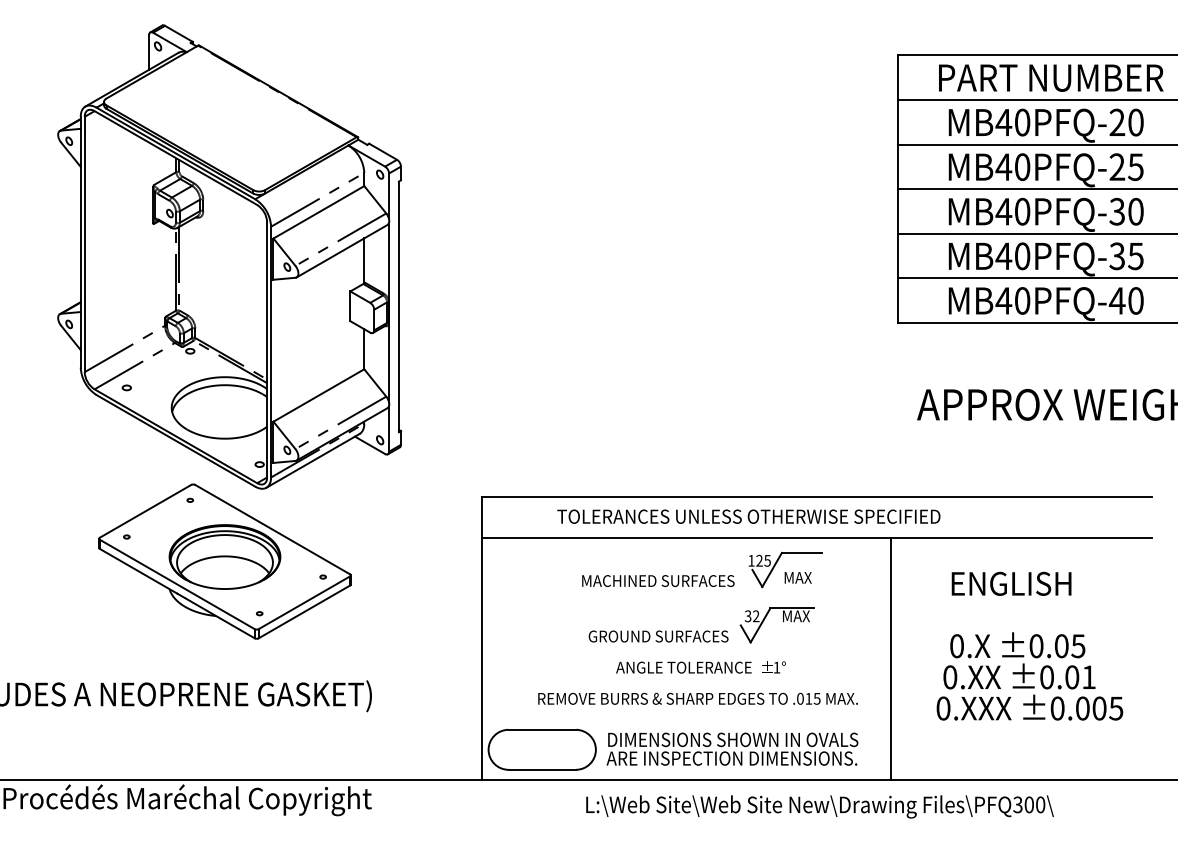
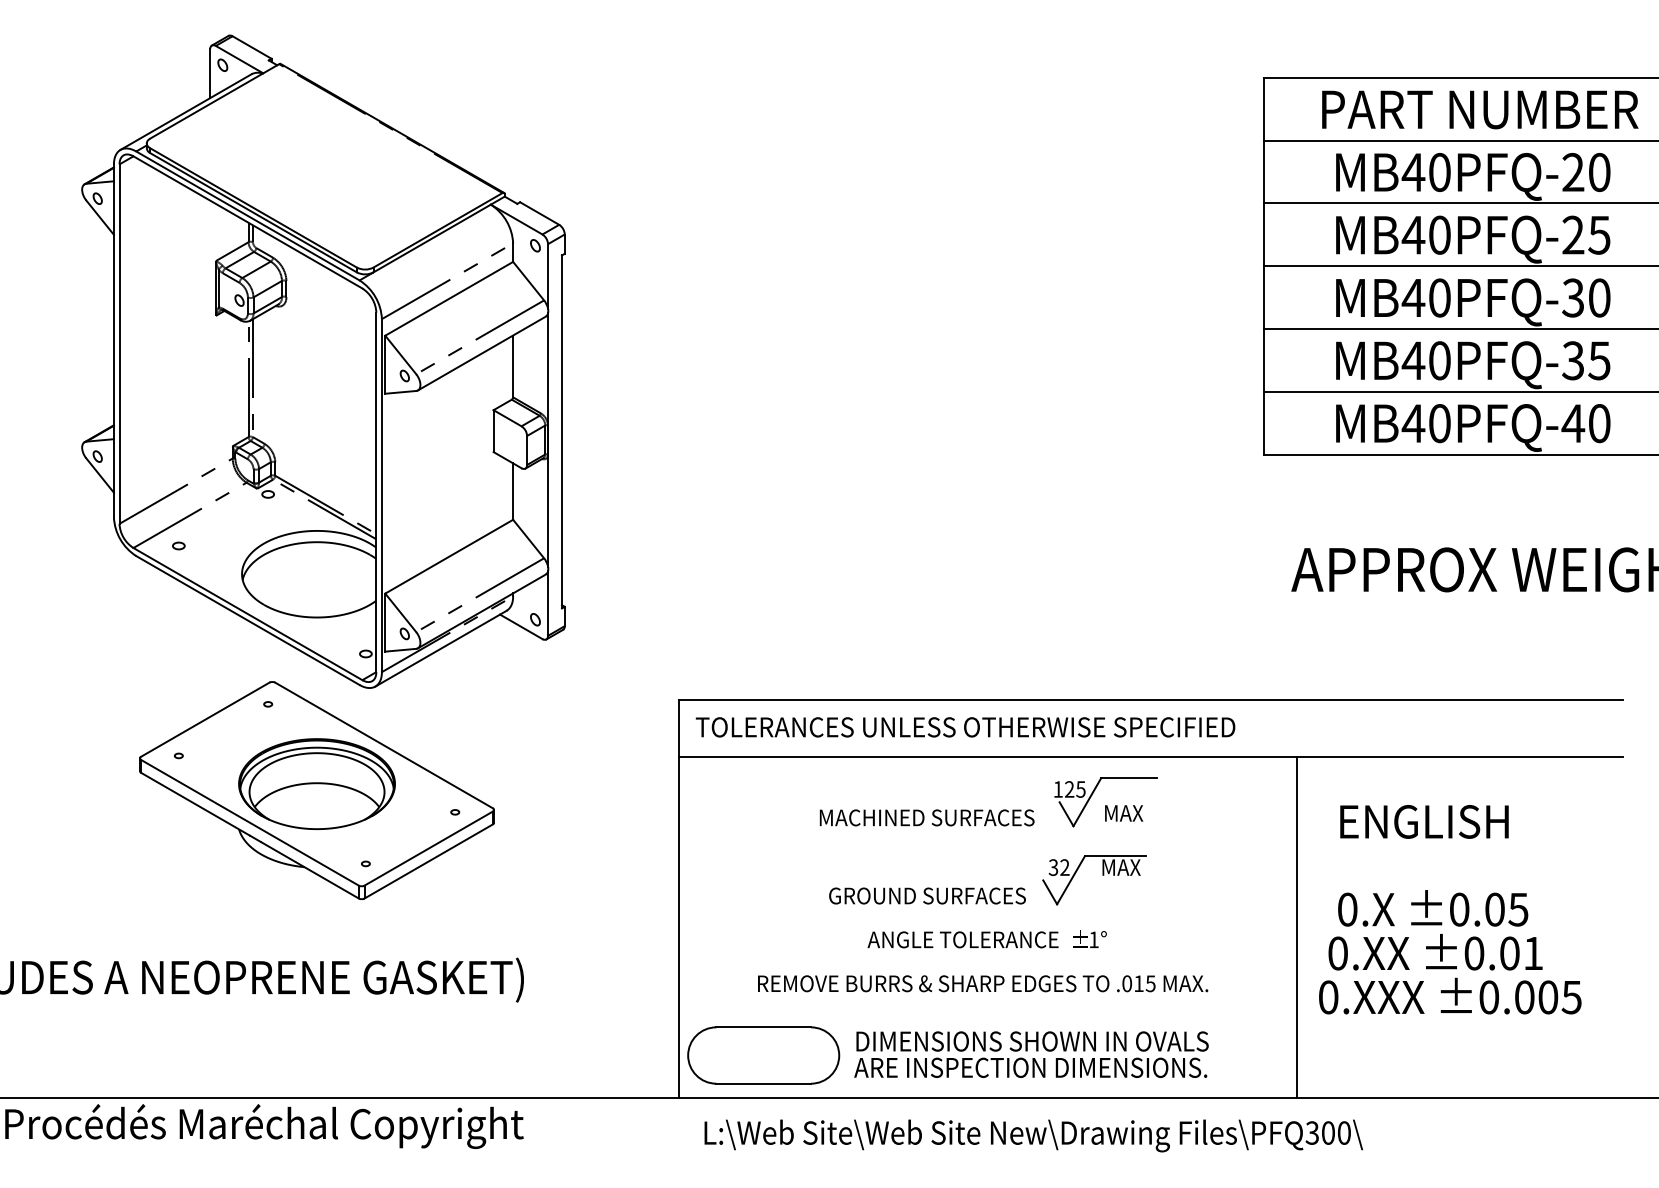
text: (748, 516) -> (965, 727), moved
line: (890, 658) -> (1296, 926), moved
text: (819, 806) -> (1033, 1135), moved

